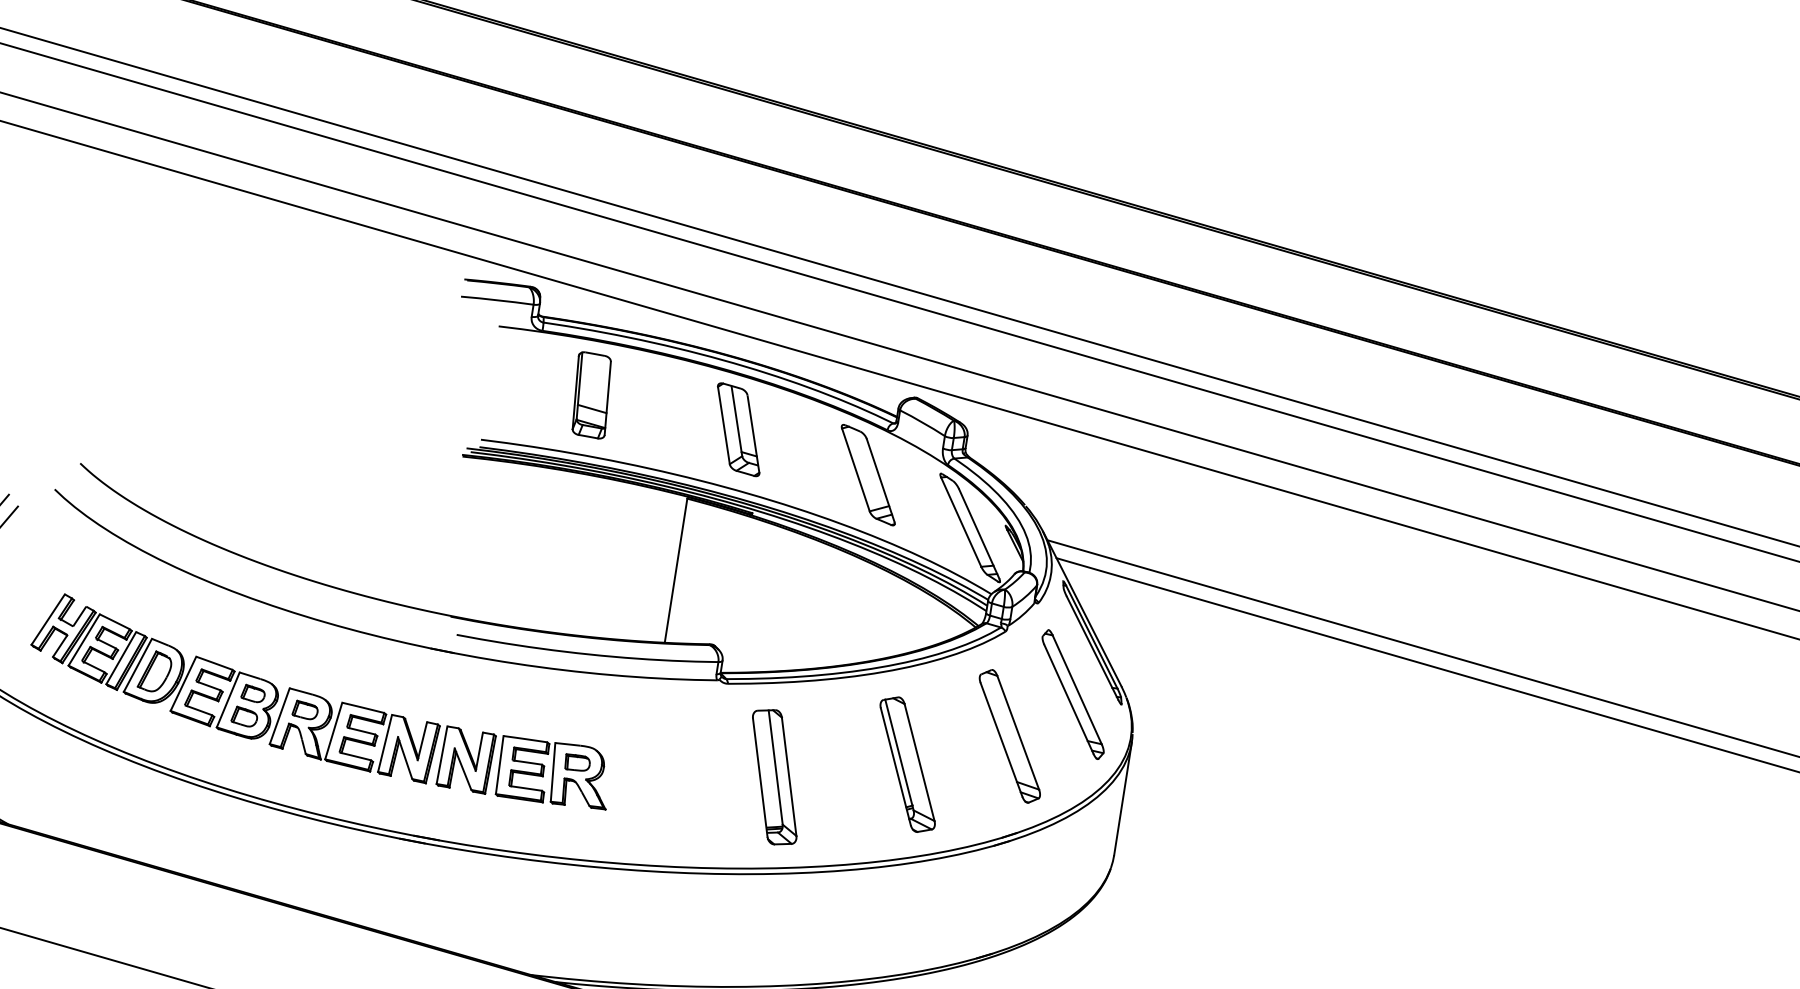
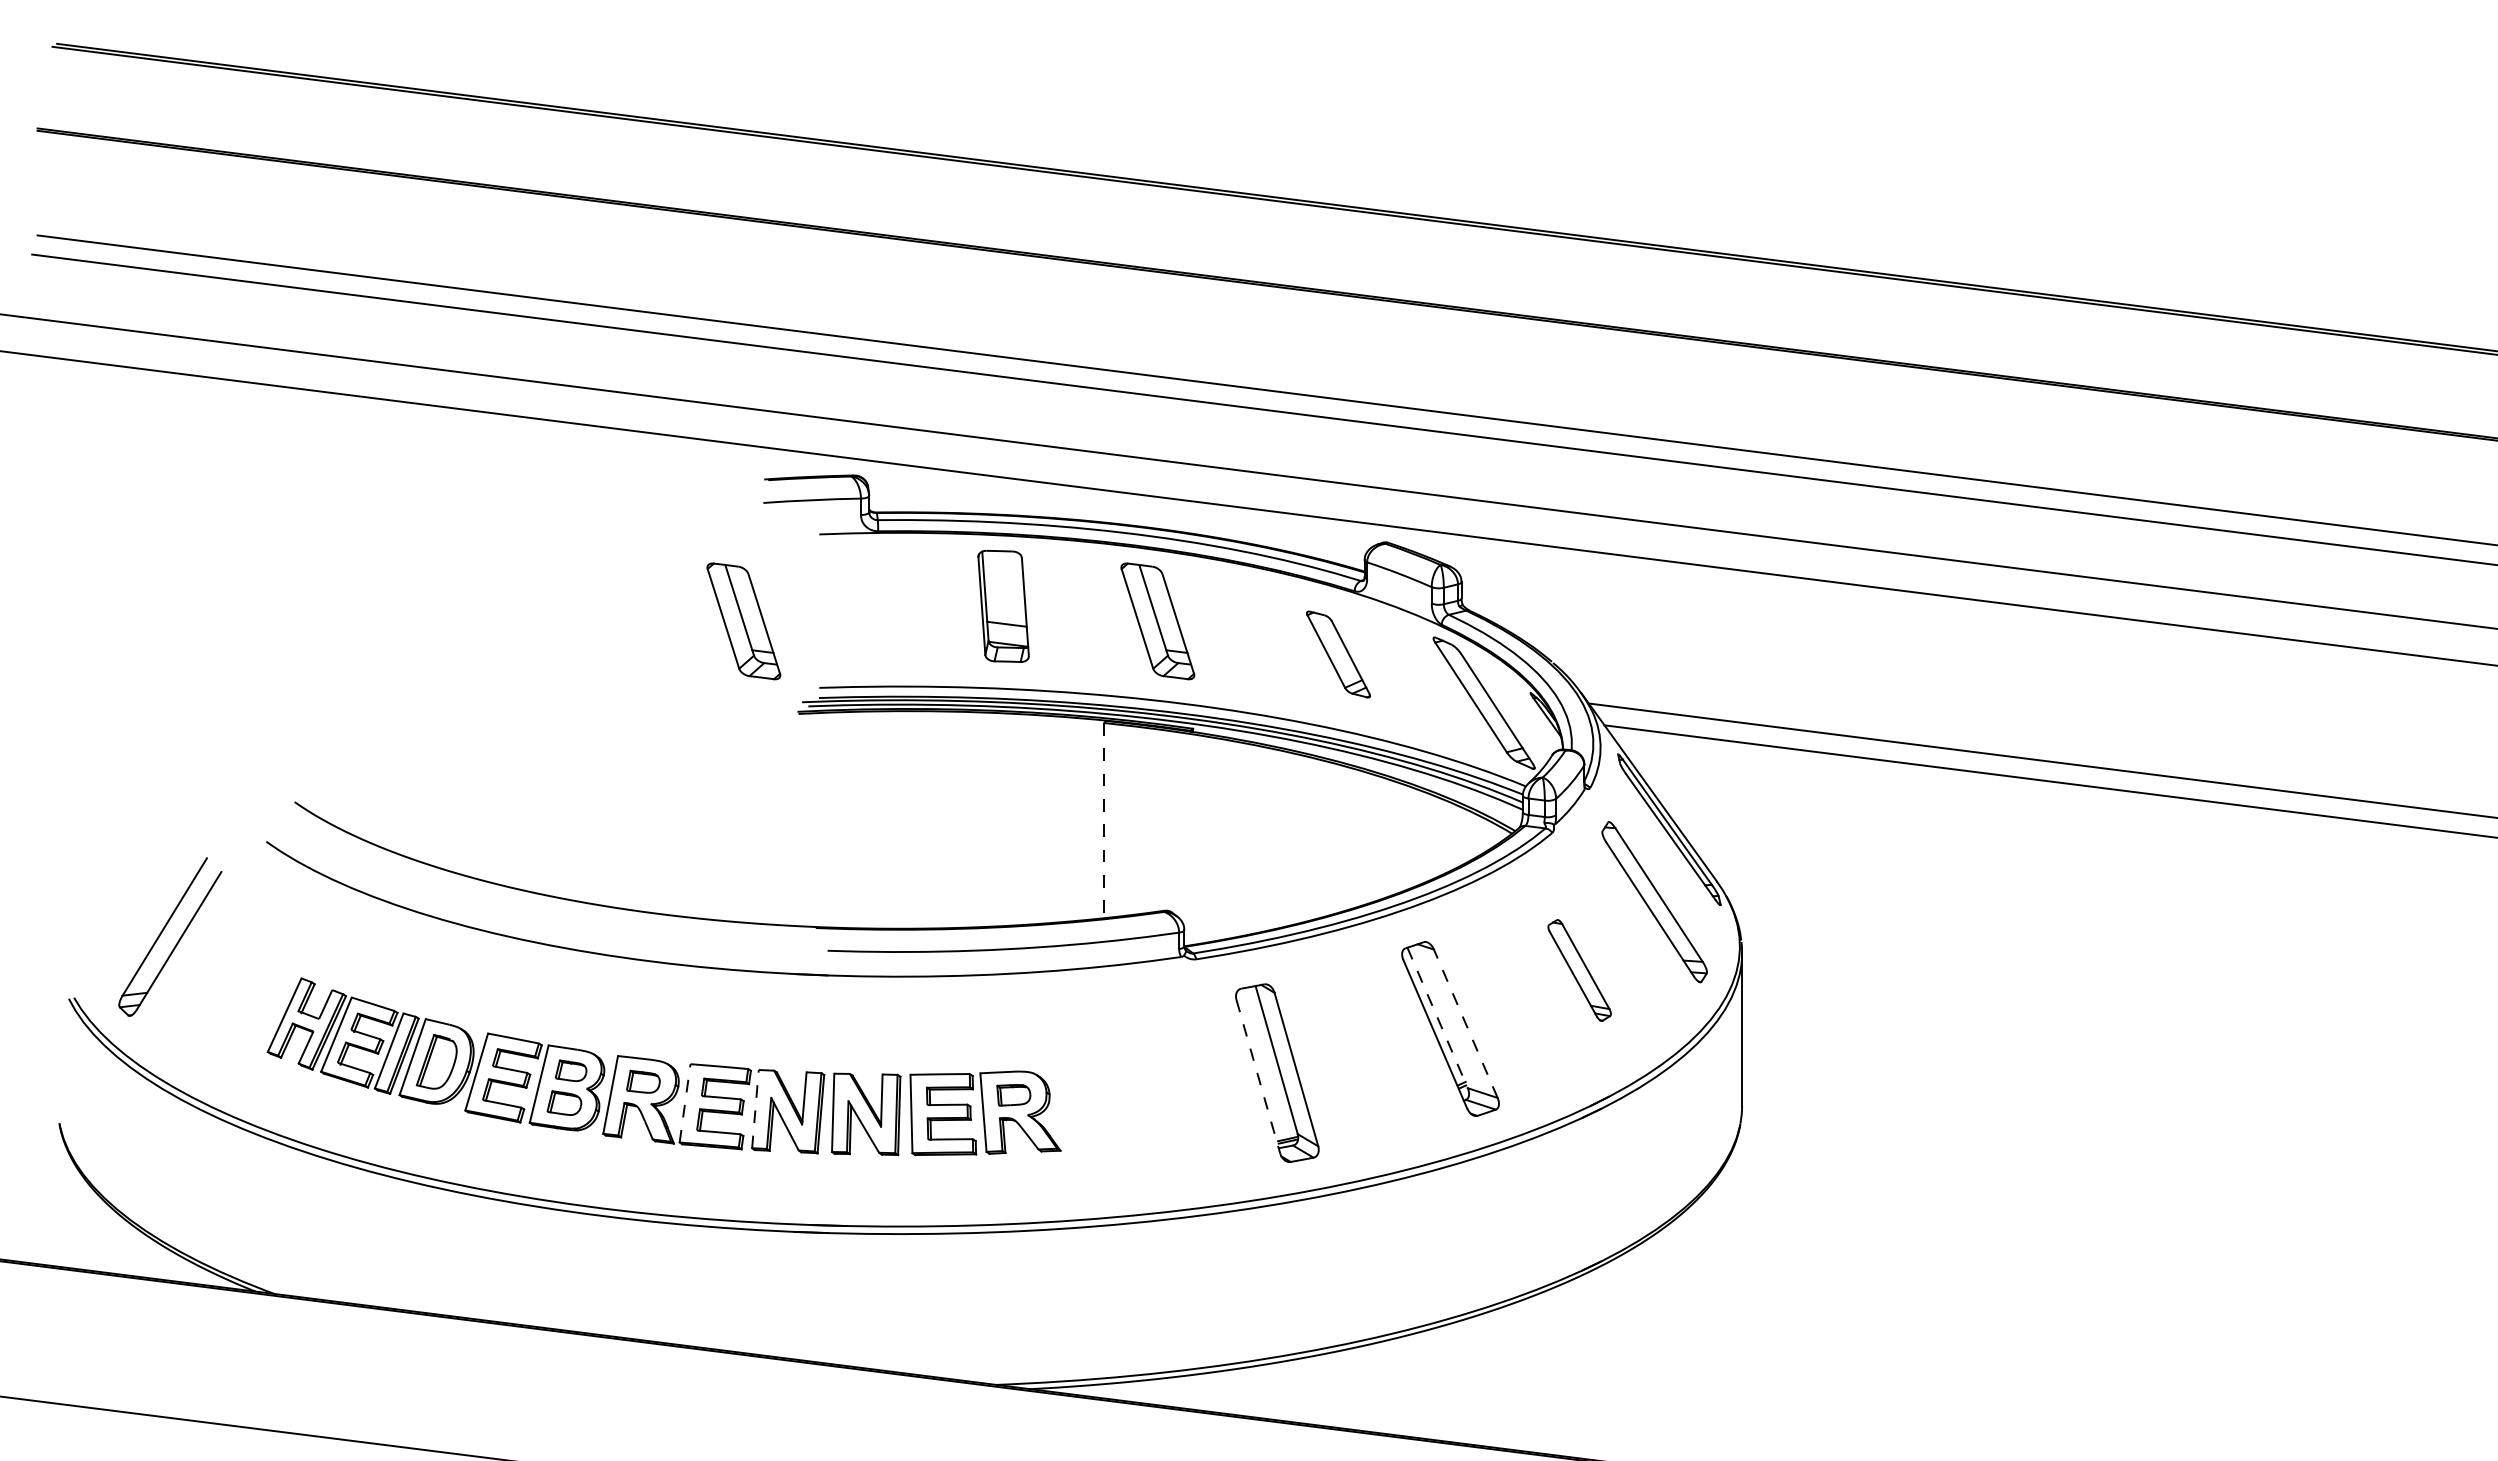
part: (432, 381) -> (743, 621), added
part: (591, 395) -> (1003, 606), moved
part: (868, 475) -> (1338, 654), size x0.7
line: (676, 570) -> (1104, 820), solid -> dashed
line: (334, 731) -> (685, 1103), solid -> dashed
part: (1009, 736) -> (1579, 970), size x0.6
line: (385, 742) -> (755, 1108), solid -> dashed
line: (899, 755) -> (1437, 1018), solid -> dashed
line: (919, 762) -> (1465, 1023), solid -> dashed
line: (760, 777) -> (1258, 1076), solid -> dashed

